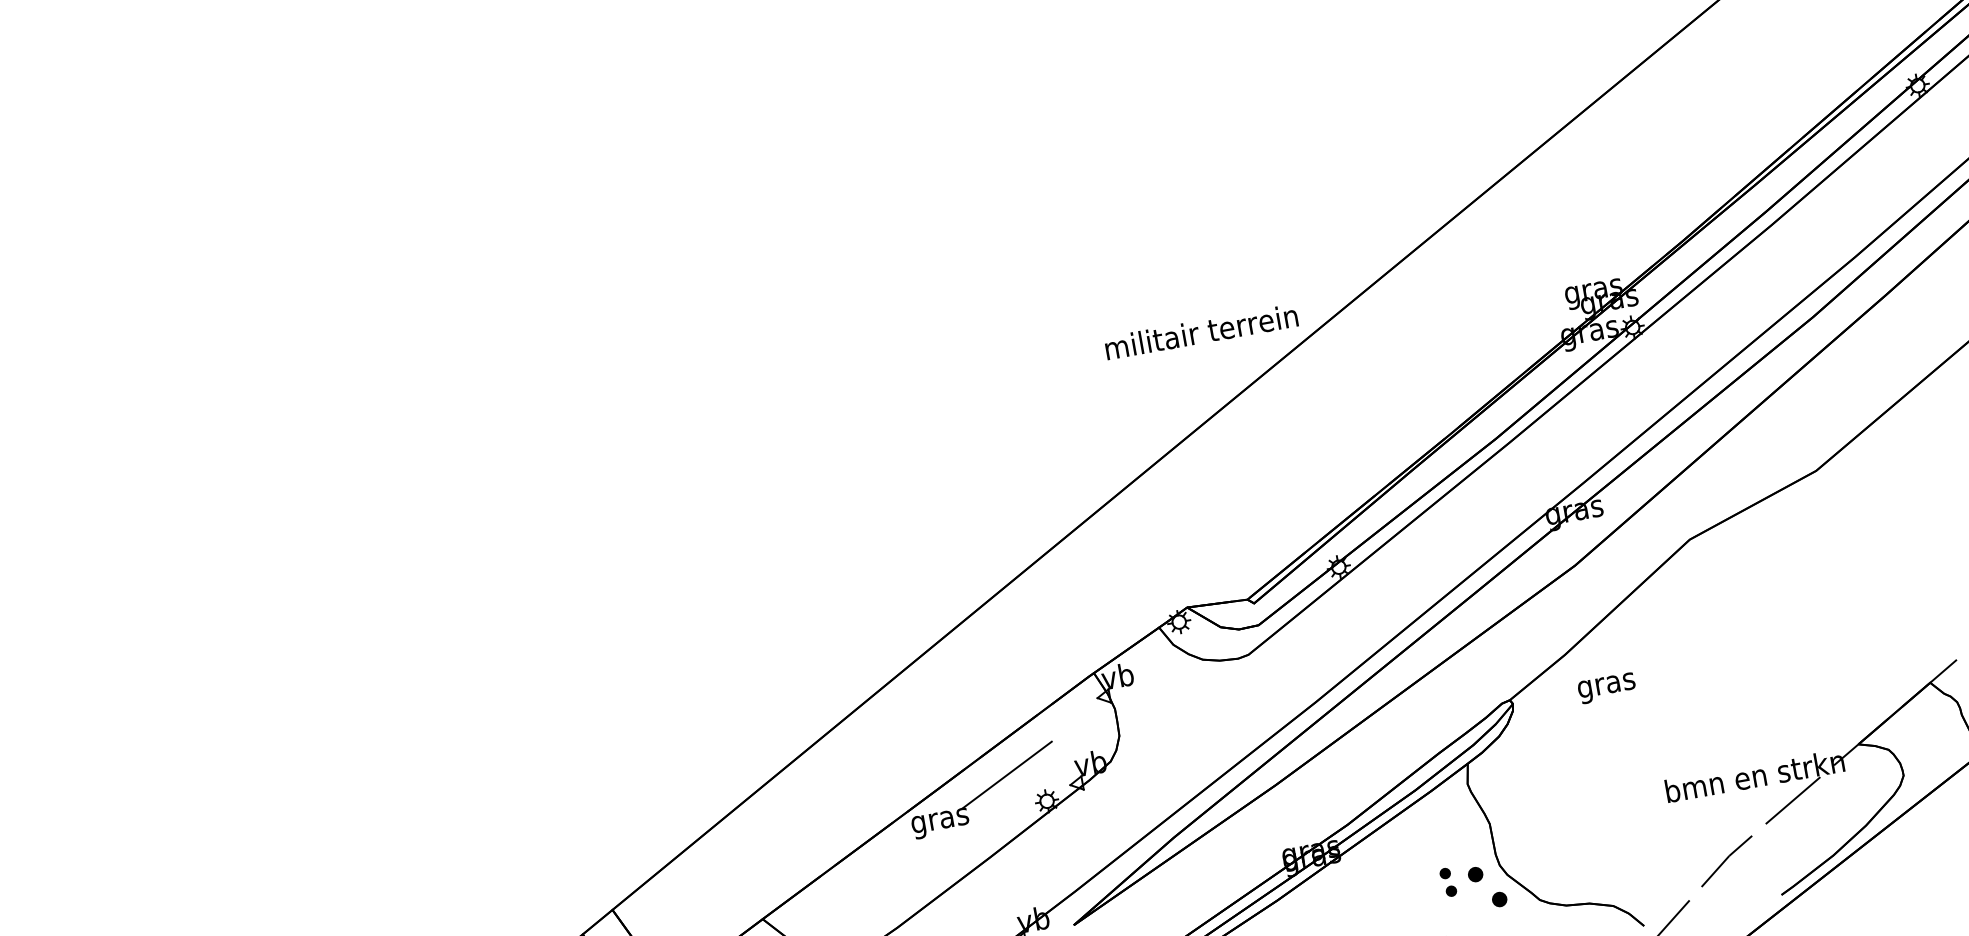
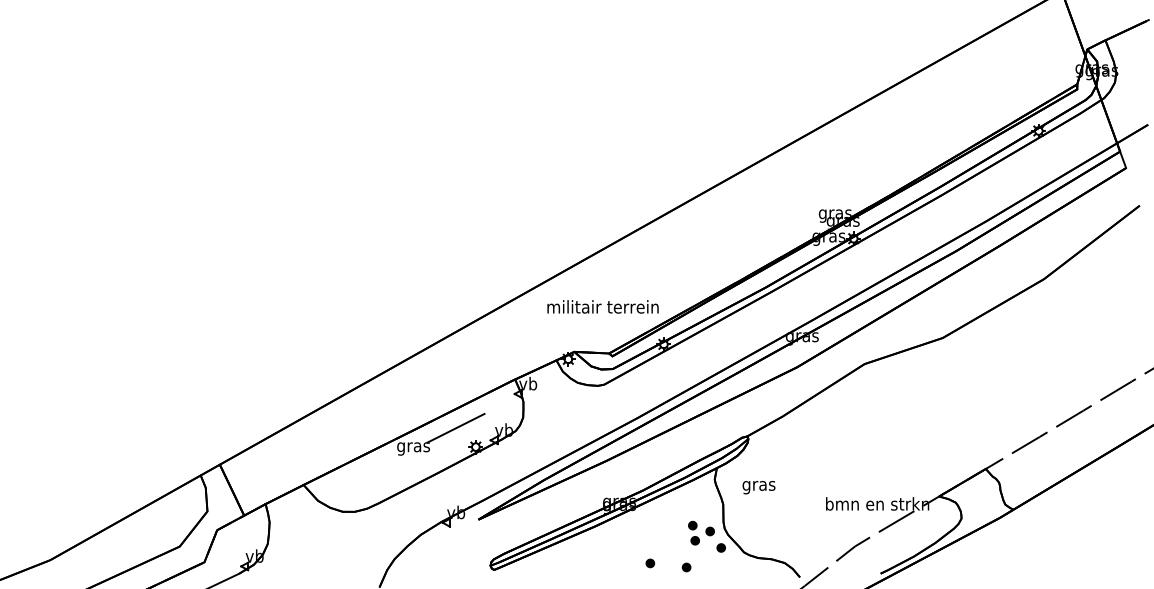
text: (1200, 331) -> (602, 306), moved
text: (1606, 688) -> (758, 487), moved
part: (1447, 881) -> (693, 532), size x1.43

